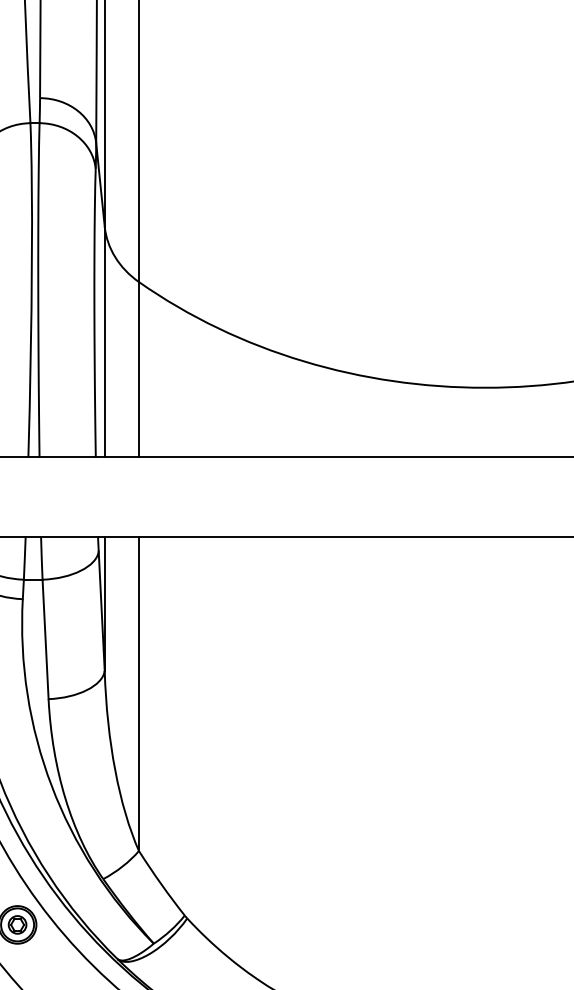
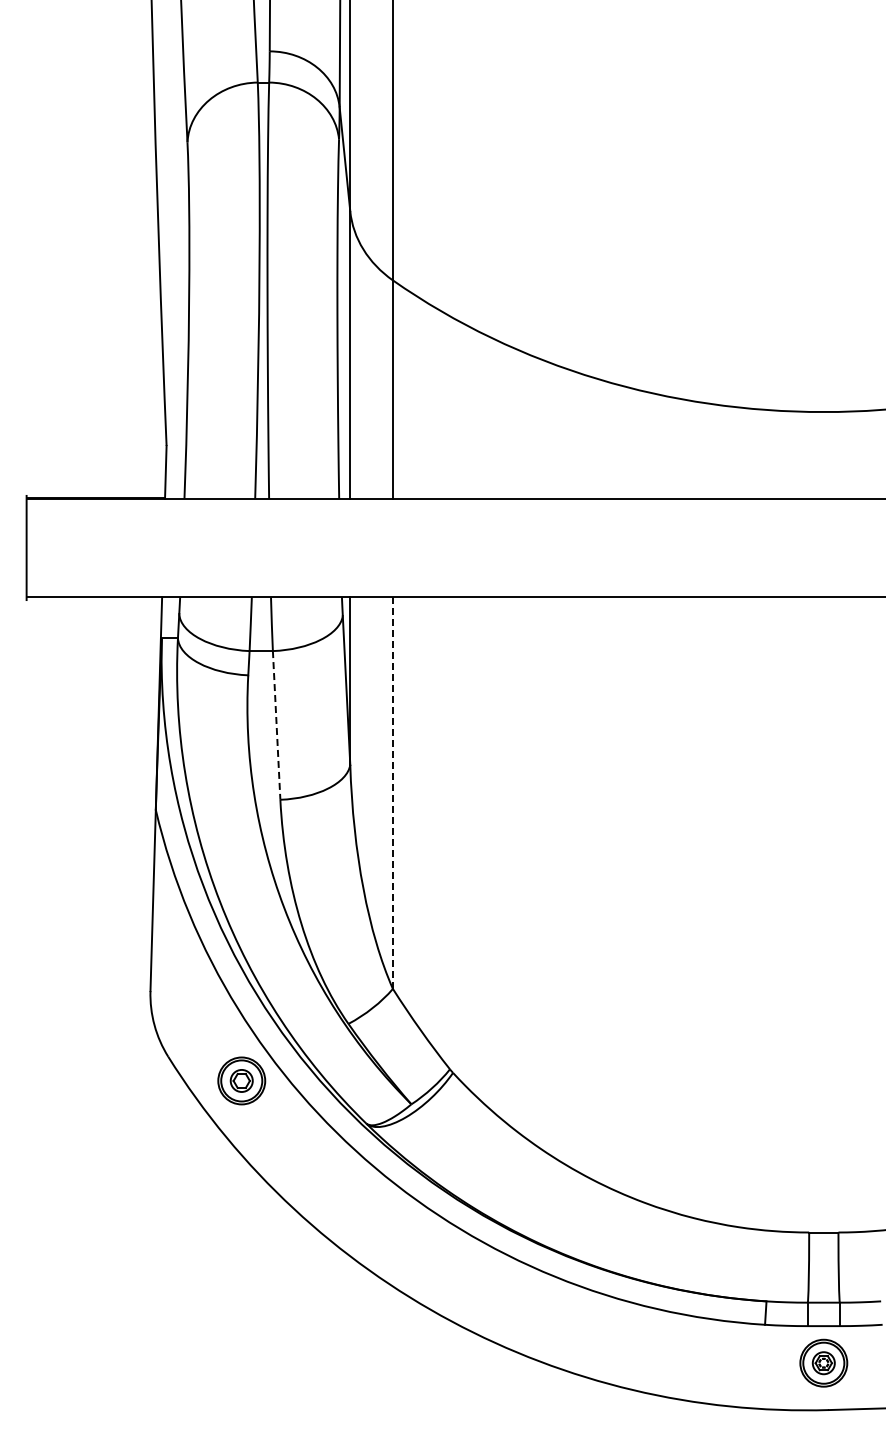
line: (45, 639) -> (276, 725), solid -> dashed
line: (138, 694) -> (392, 793), solid -> dashed

